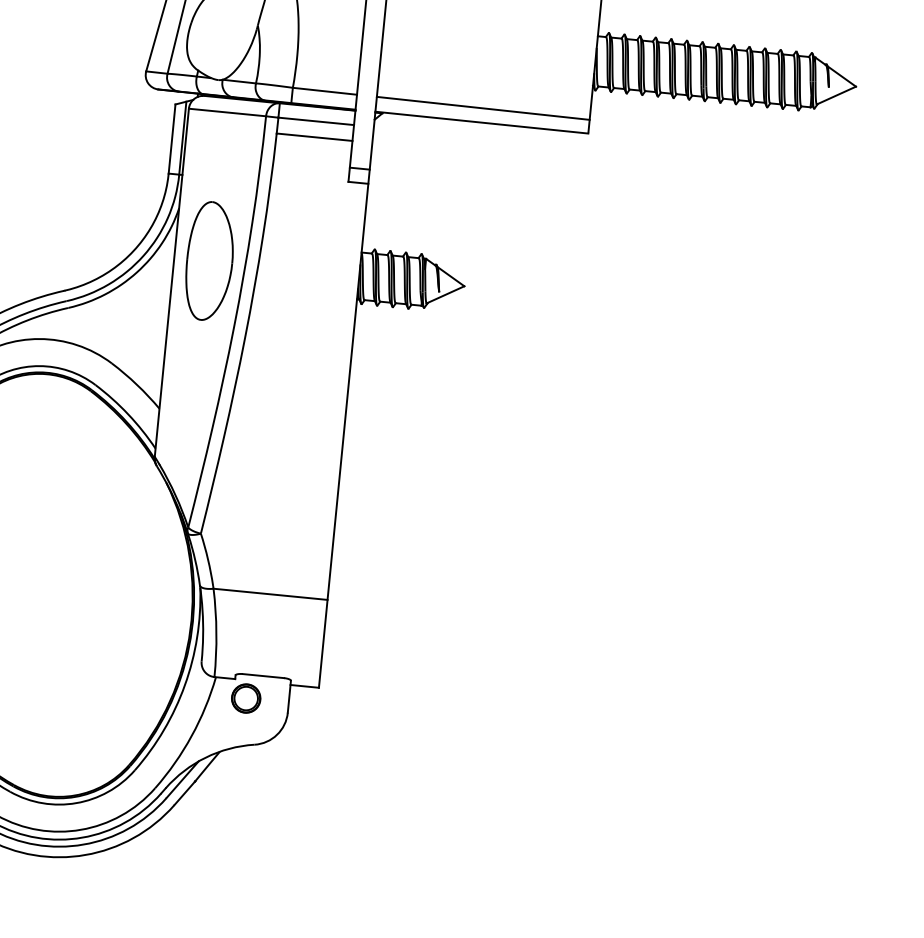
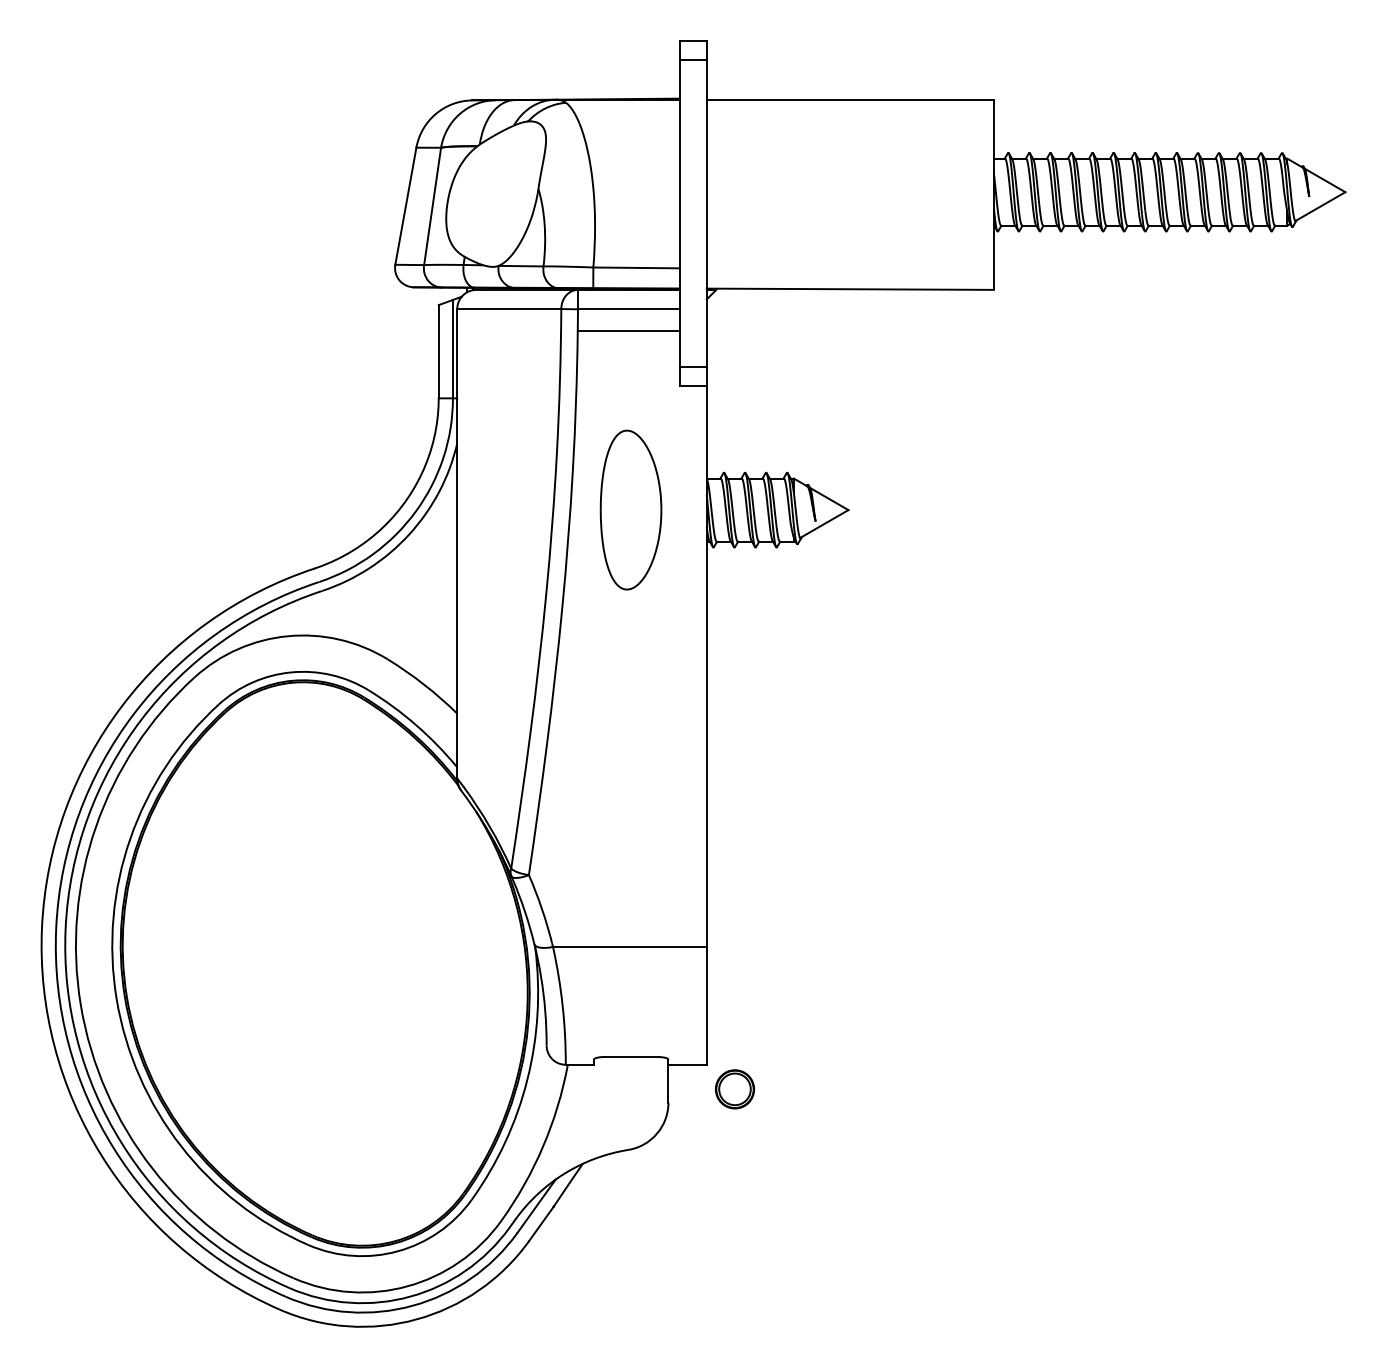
line: (483, 108) -> (850, 269), removed
part: (209, 260) -> (630, 509), moved
part: (245, 698) -> (734, 1089), moved

